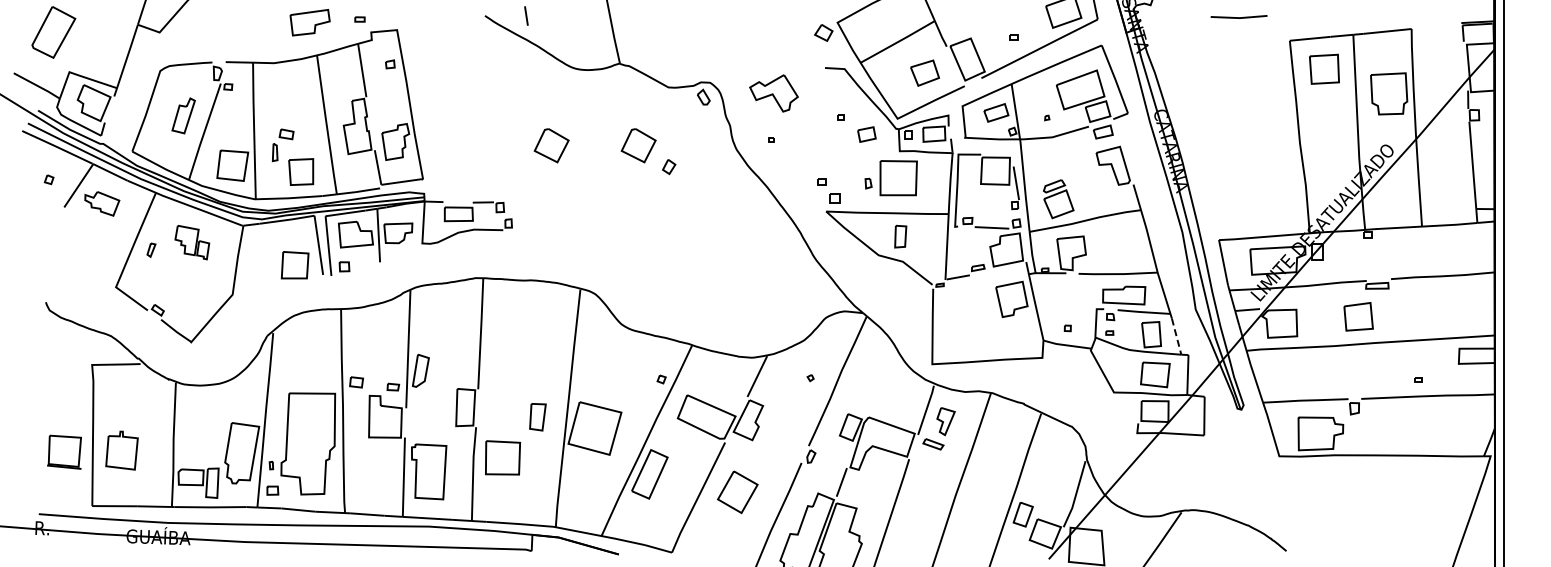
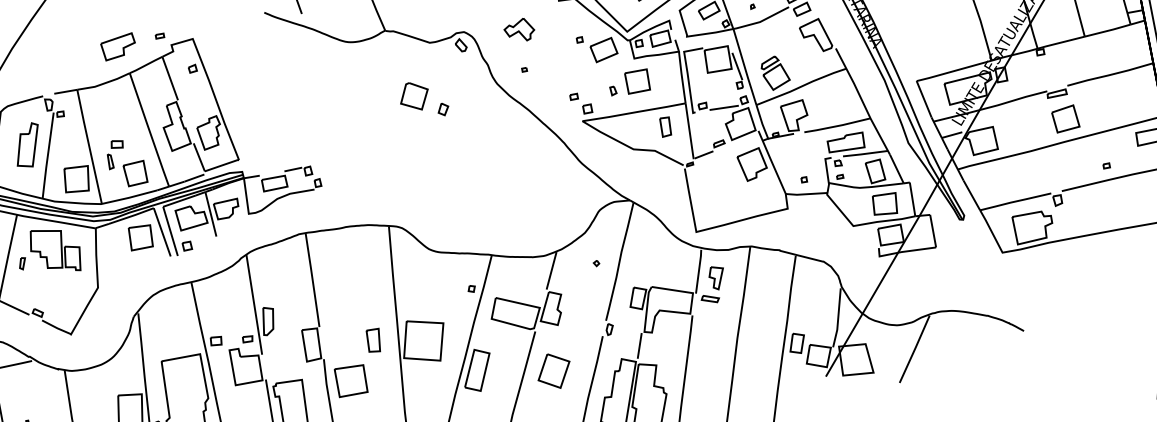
part: (774, 93) -> (519, 30), size x0.71
part: (183, 115) -> (27, 145), size x1.43
part: (866, 134) -> (603, 49), size x1.67
part: (551, 145) -> (341, 110), removed
part: (898, 178) -> (637, 81), size x0.71
part: (900, 236) -> (665, 126), moved
part: (192, 242) -> (55, 250), size x1.67
part: (294, 265) -> (140, 237), moved
part: (1358, 316) -> (1065, 118), moved
line: (1176, 336) -> (896, 168), dashed -> solid

